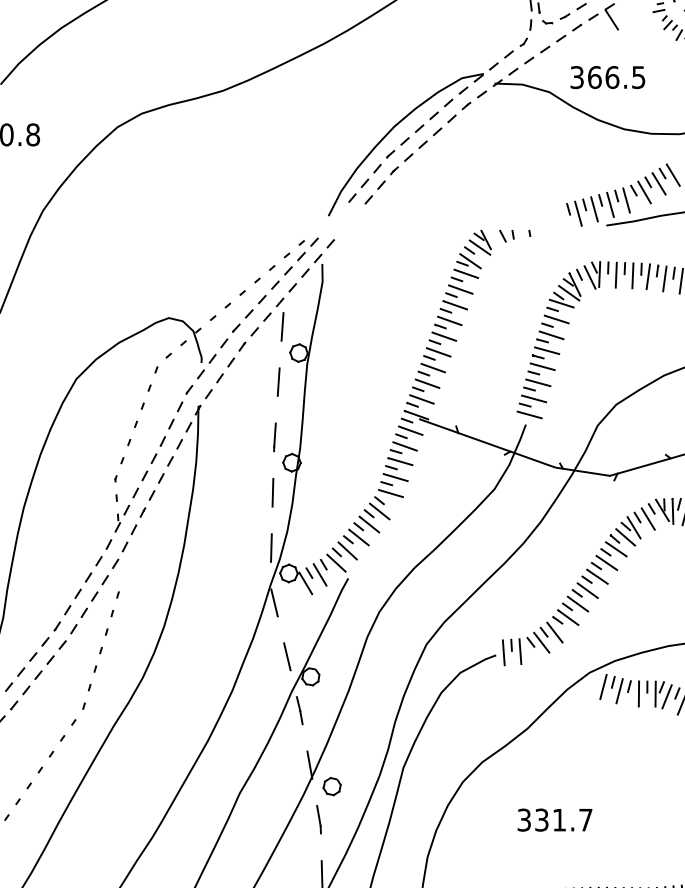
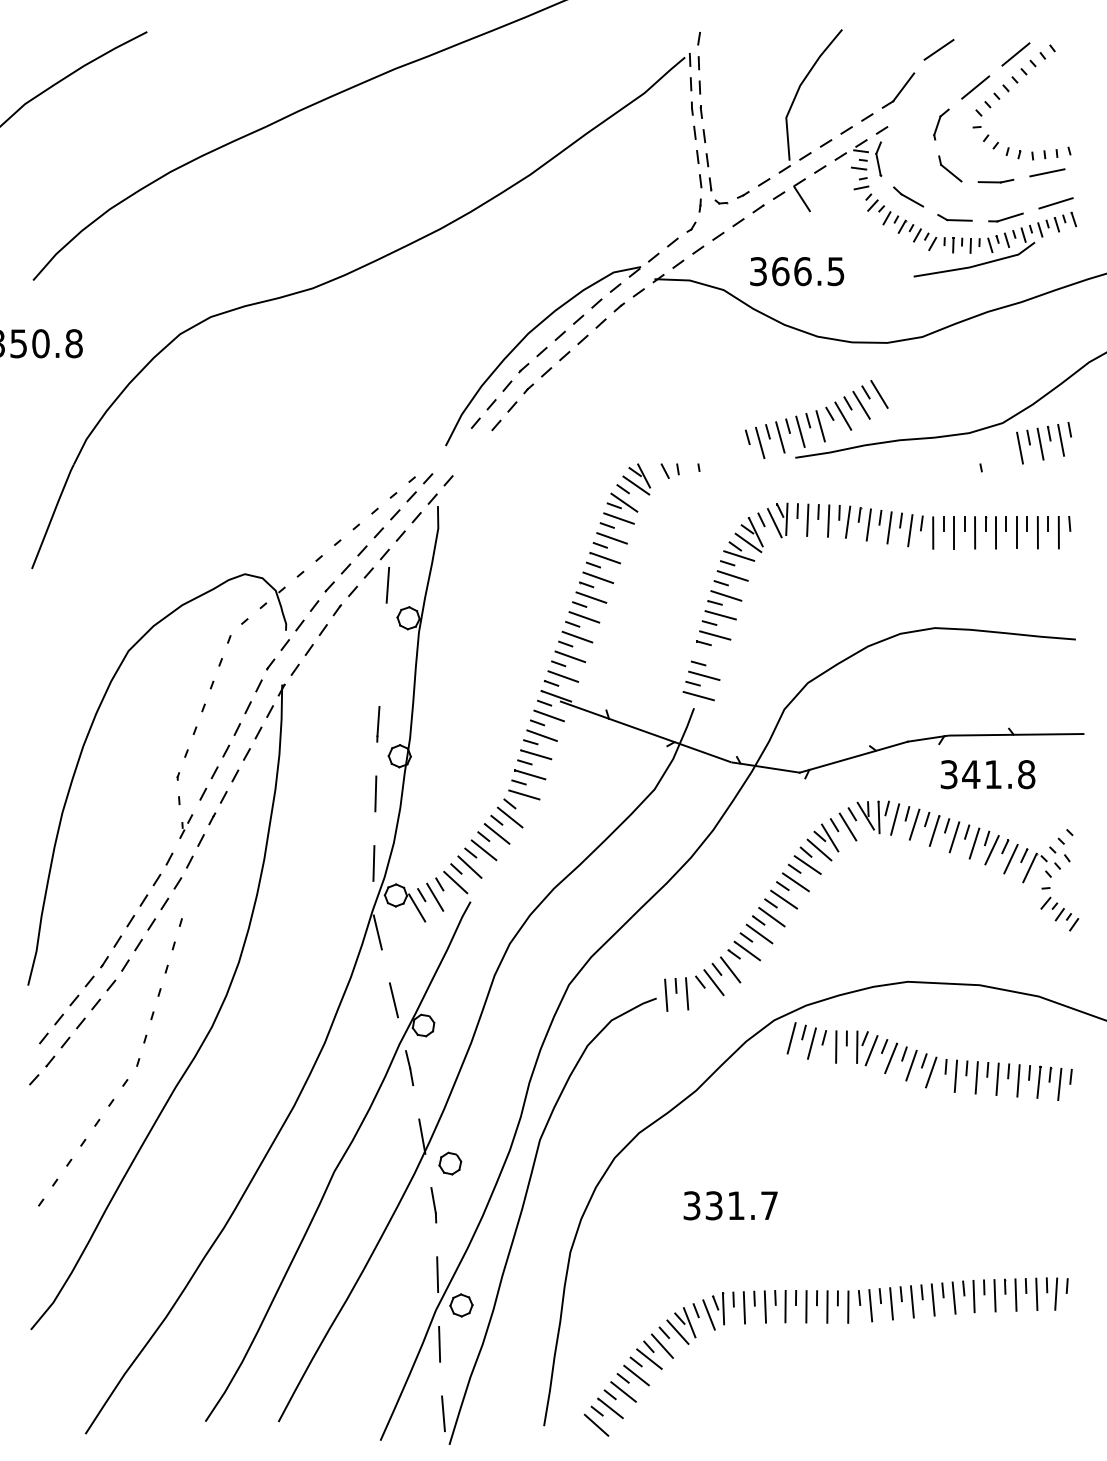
line: (278, 381) -> (382, 654), removed
line: (538, 382) -> (709, 655), removed
part: (121, 518) -> (185, 826), size x0.7

